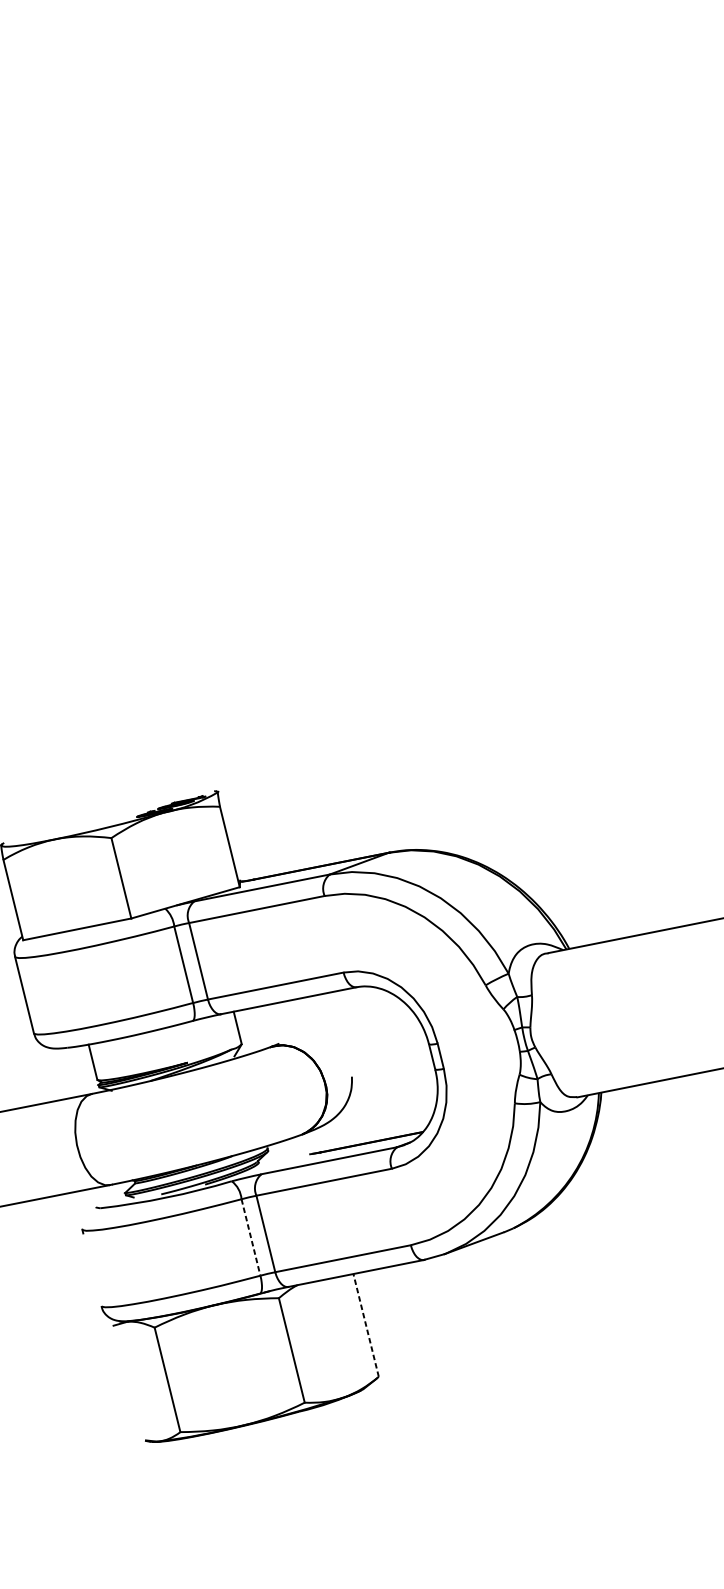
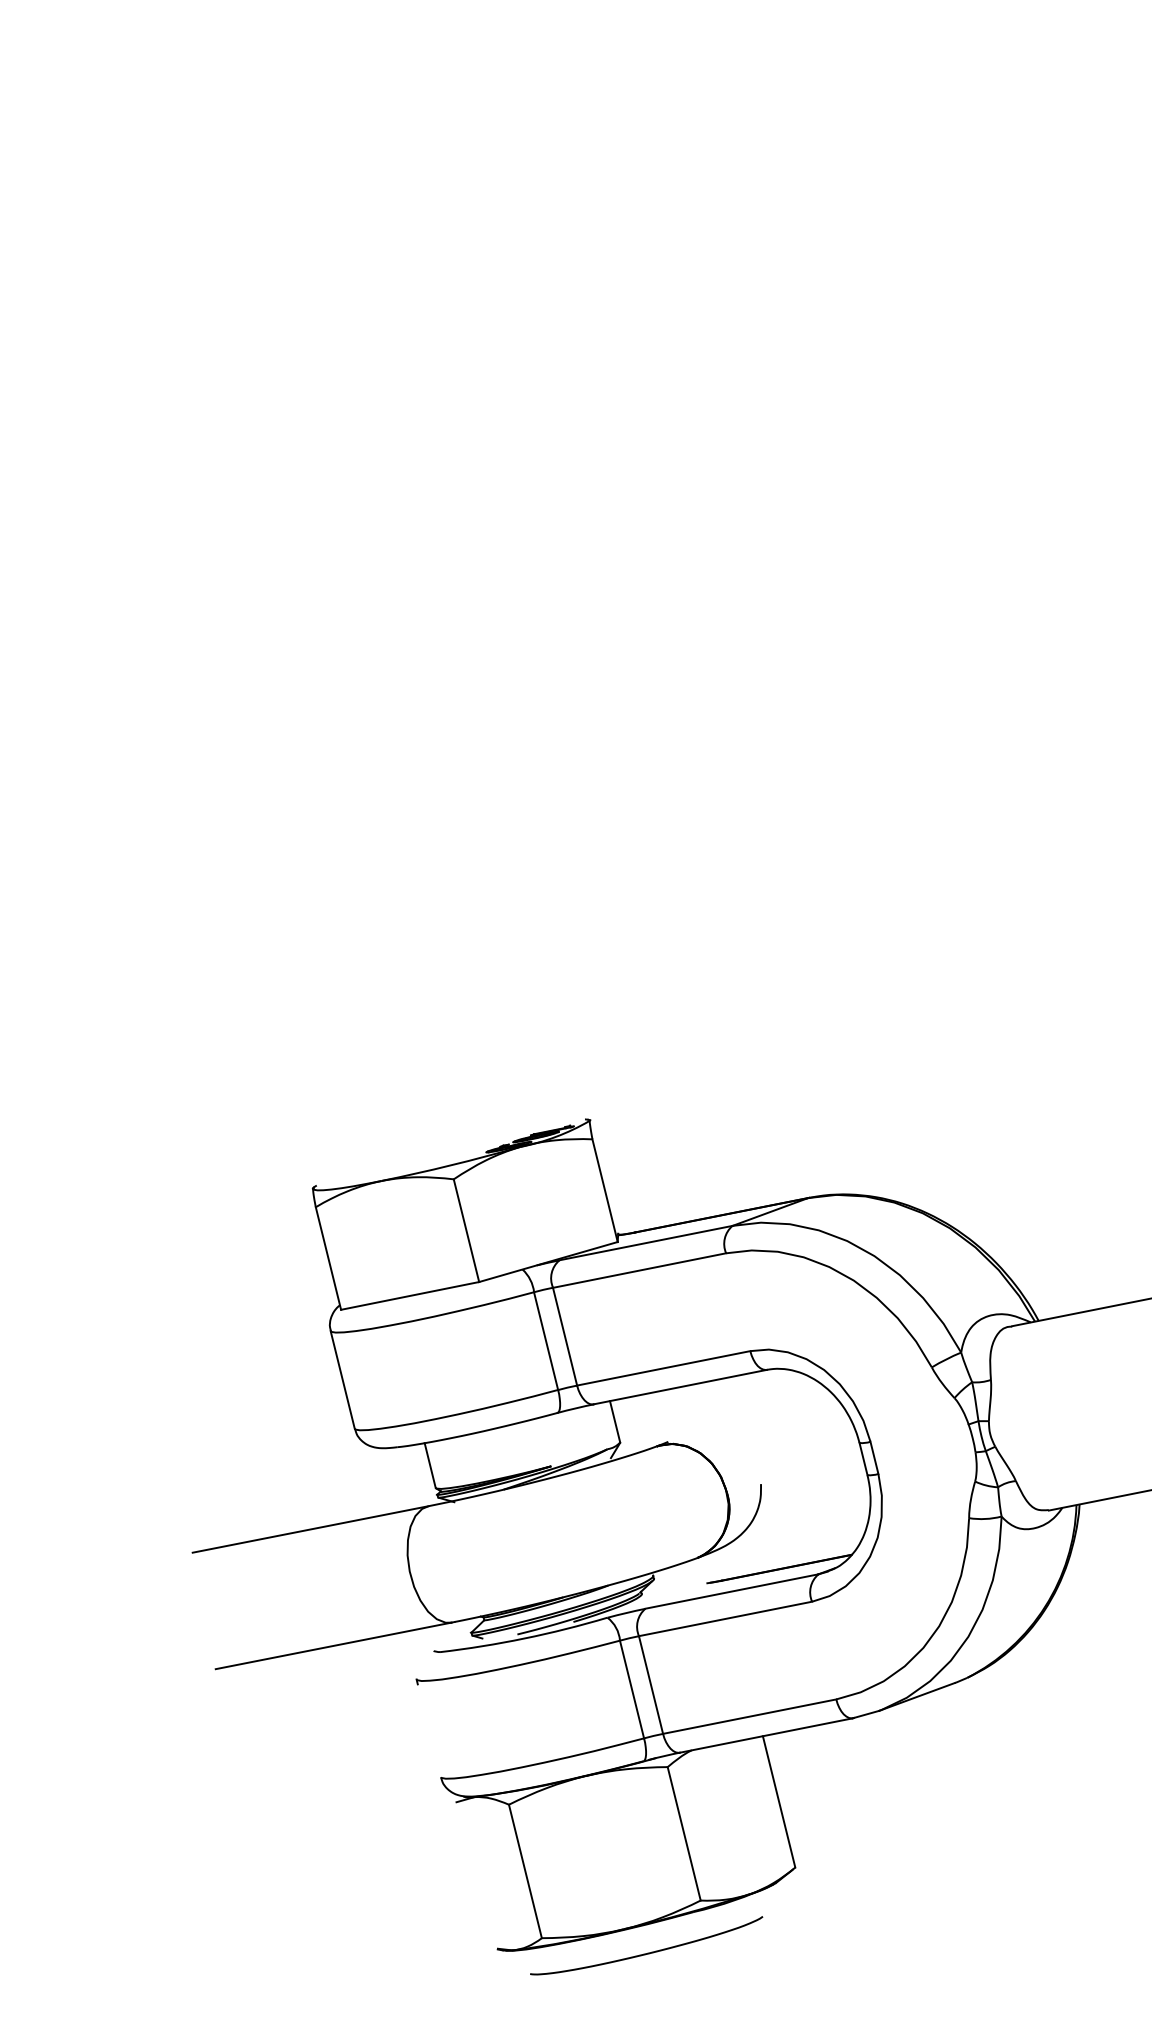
line: (251, 1238) -> (632, 1690), dashed -> solid
line: (366, 1325) -> (779, 1801), dashed -> solid
curve: (263, 1443) -> (647, 1952), added

